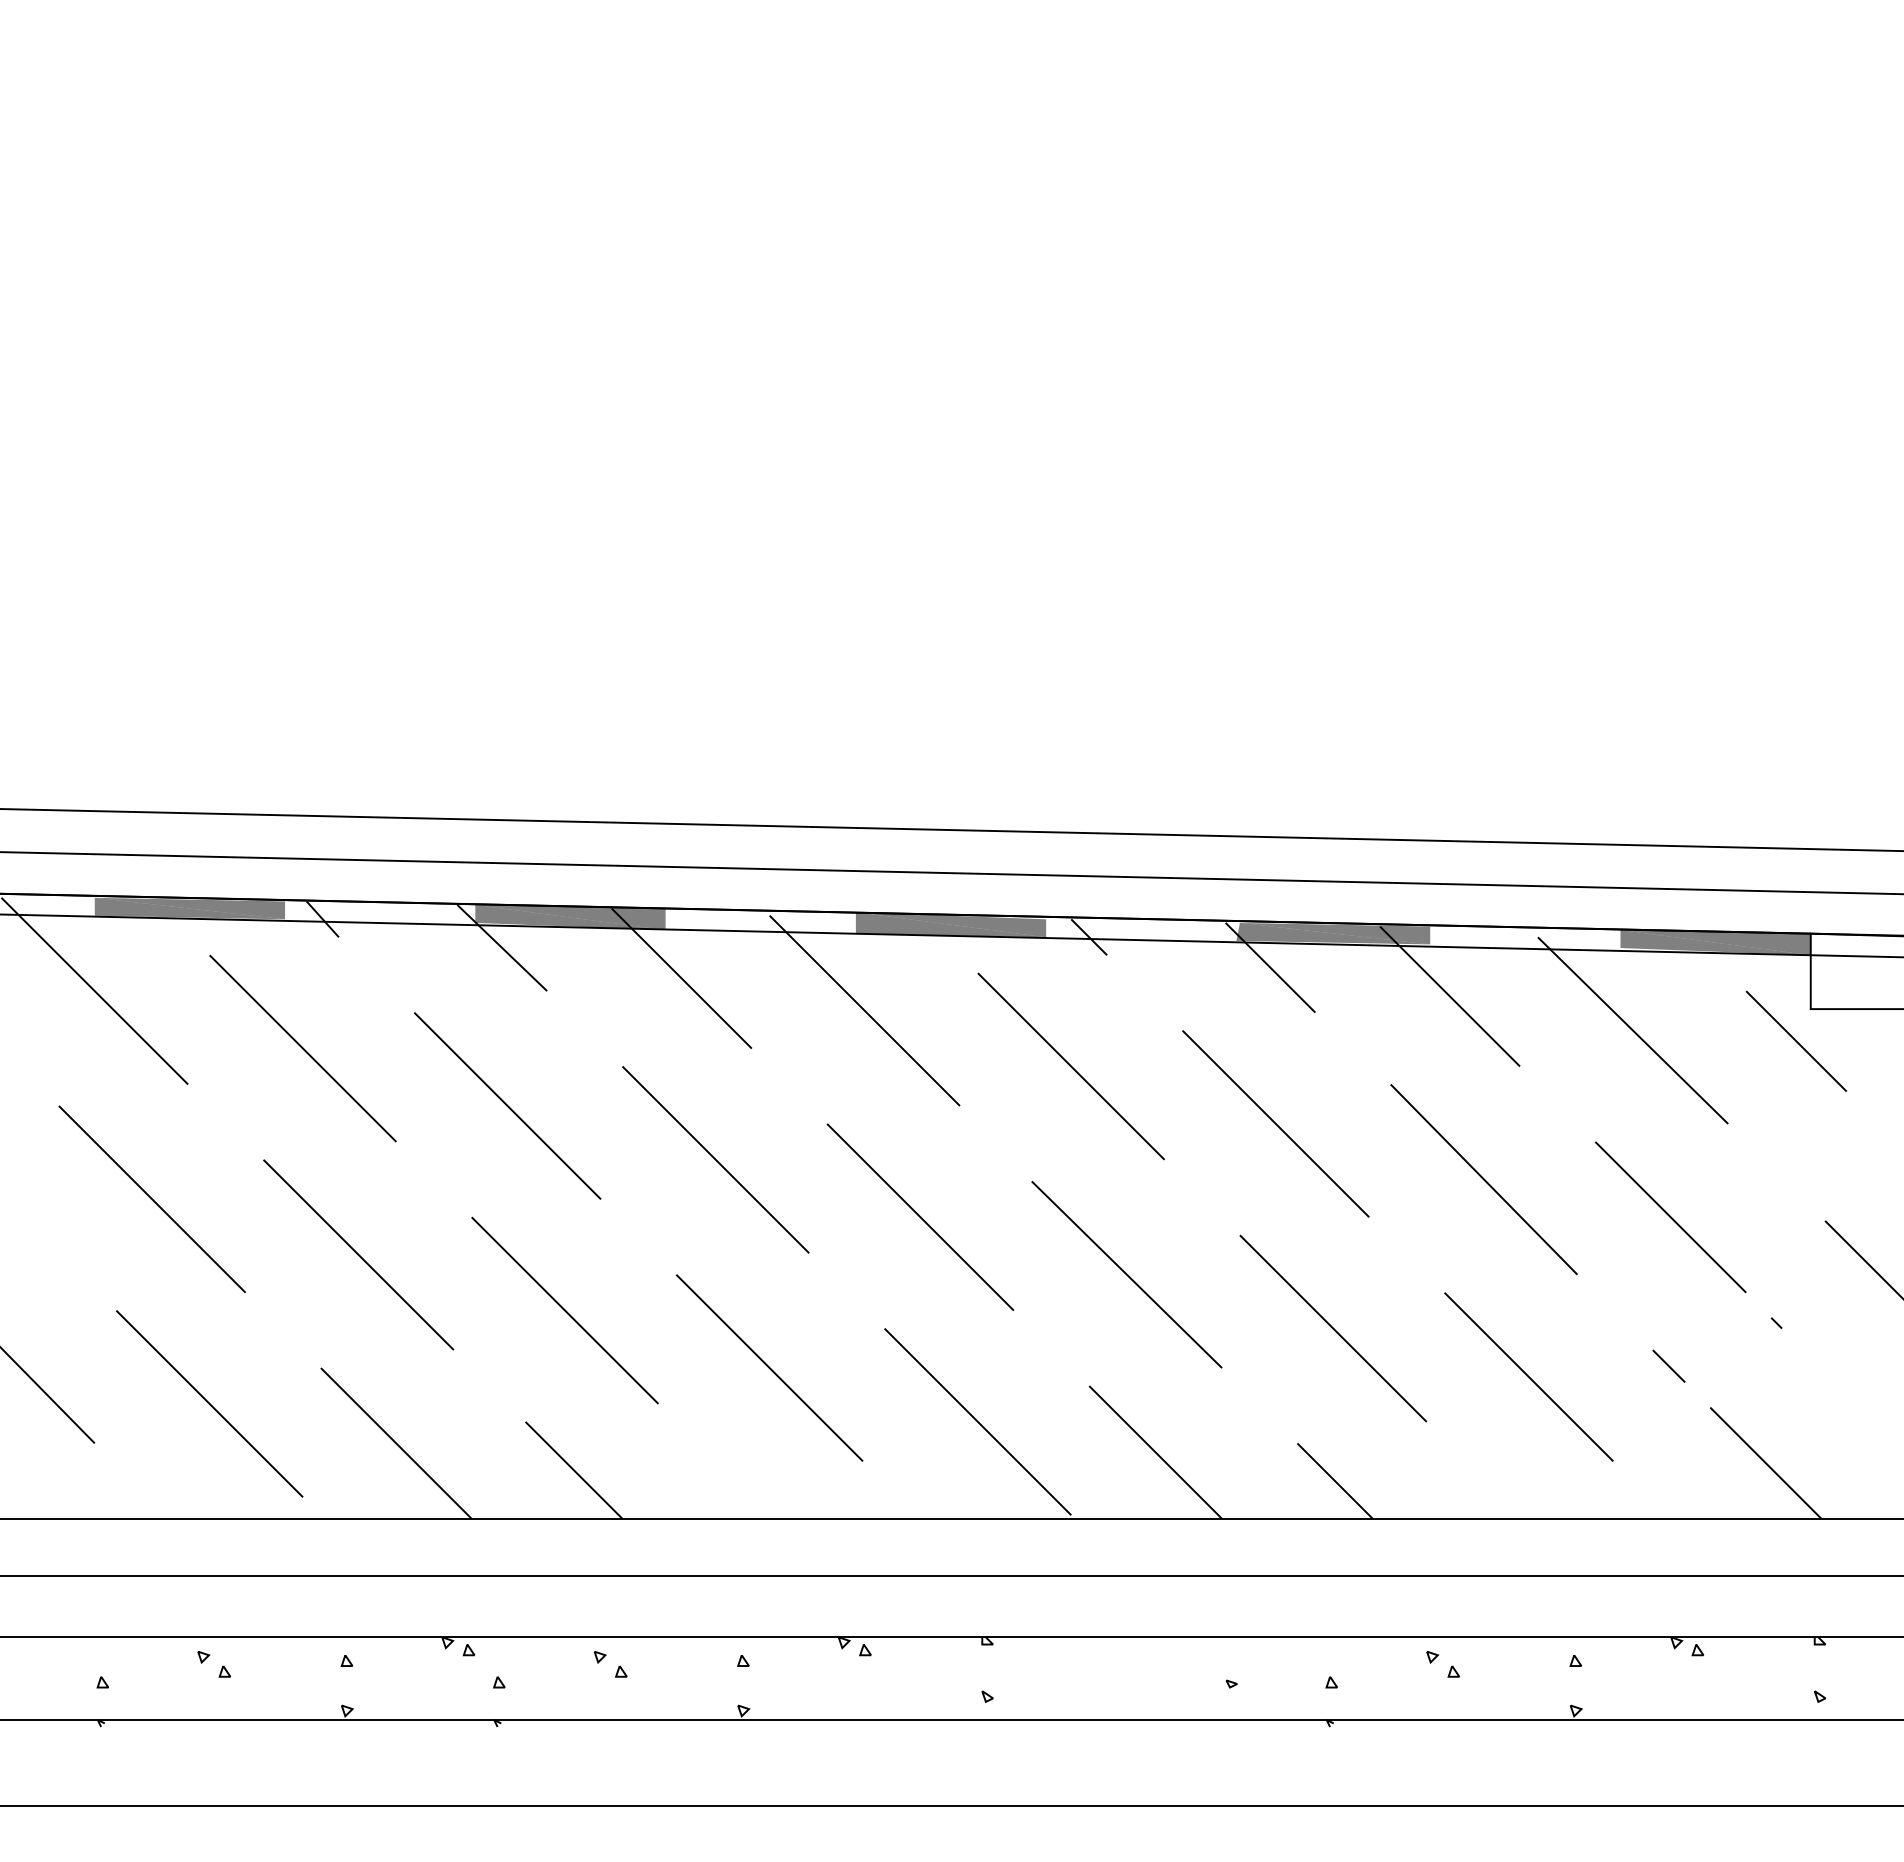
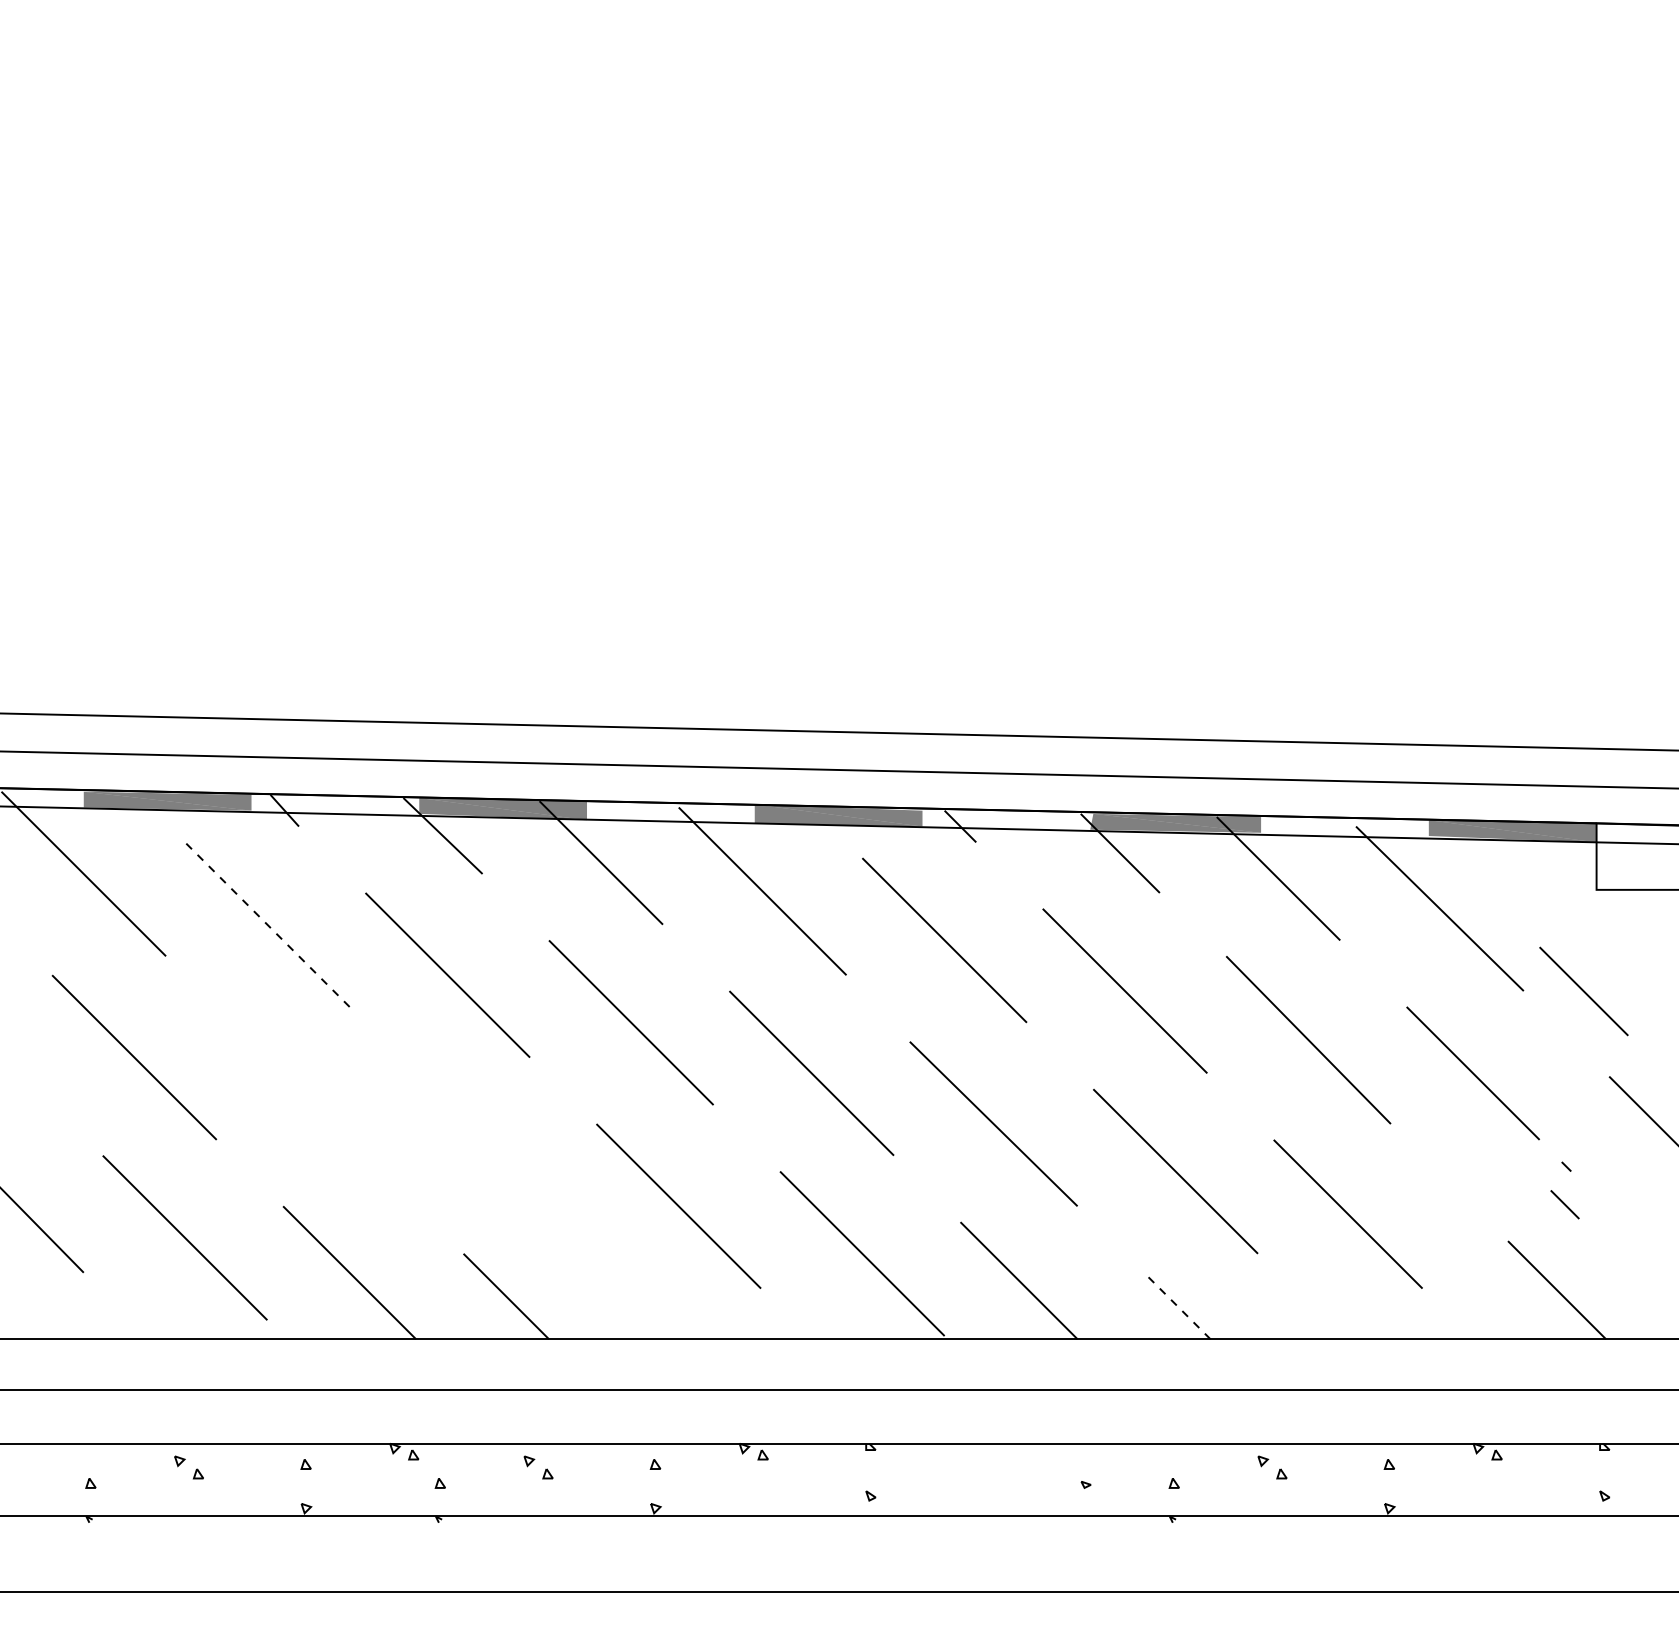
line: (1795, 1040) -> (1583, 990), moved
line: (303, 1048) -> (267, 924), solid -> dashed
line: (358, 1254) -> (316, 1106), removed
line: (564, 1310) -> (497, 1155), removed
line: (1668, 1365) -> (1564, 1204), moved
line: (1334, 1480) -> (1176, 1305), solid -> dashed

